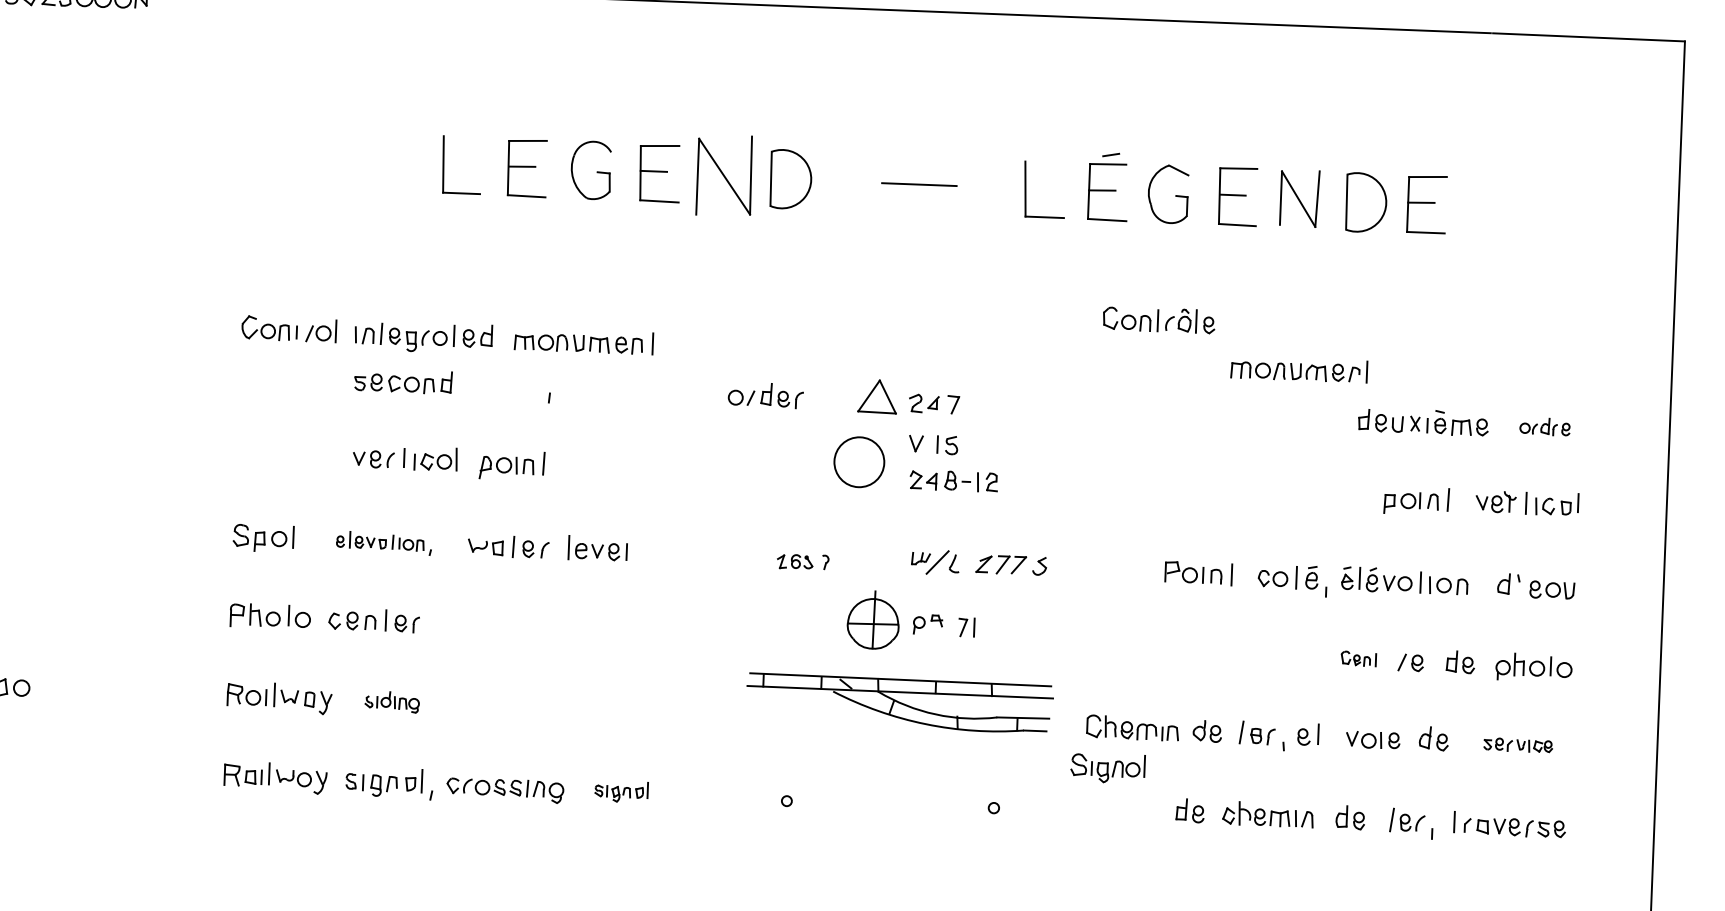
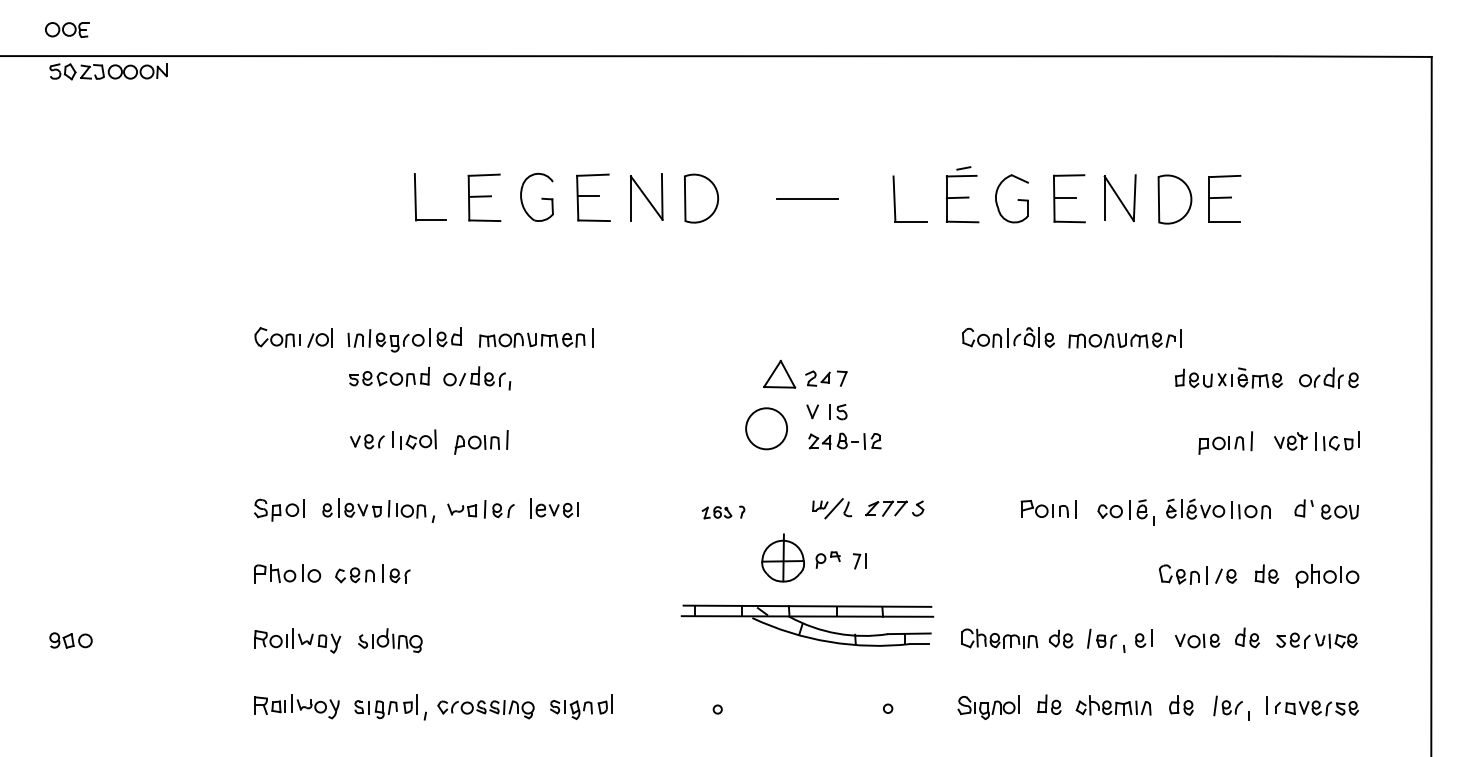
part: (724, 175) -> (646, 197), size x0.71
part: (1159, 320) -> (1008, 337), moved
part: (765, 395) -> (474, 376), moved
part: (1544, 426) -> (1328, 377), size x1.43
part: (383, 543) -> (378, 510), size x1.43
part: (1357, 658) -> (1182, 574), size x1.67
part: (392, 701) -> (390, 640), size x1.43
part: (1517, 745) -> (1316, 640), size x1.43
part: (1107, 768) -> (988, 707), moved
part: (621, 791) -> (581, 706), size x1.43

